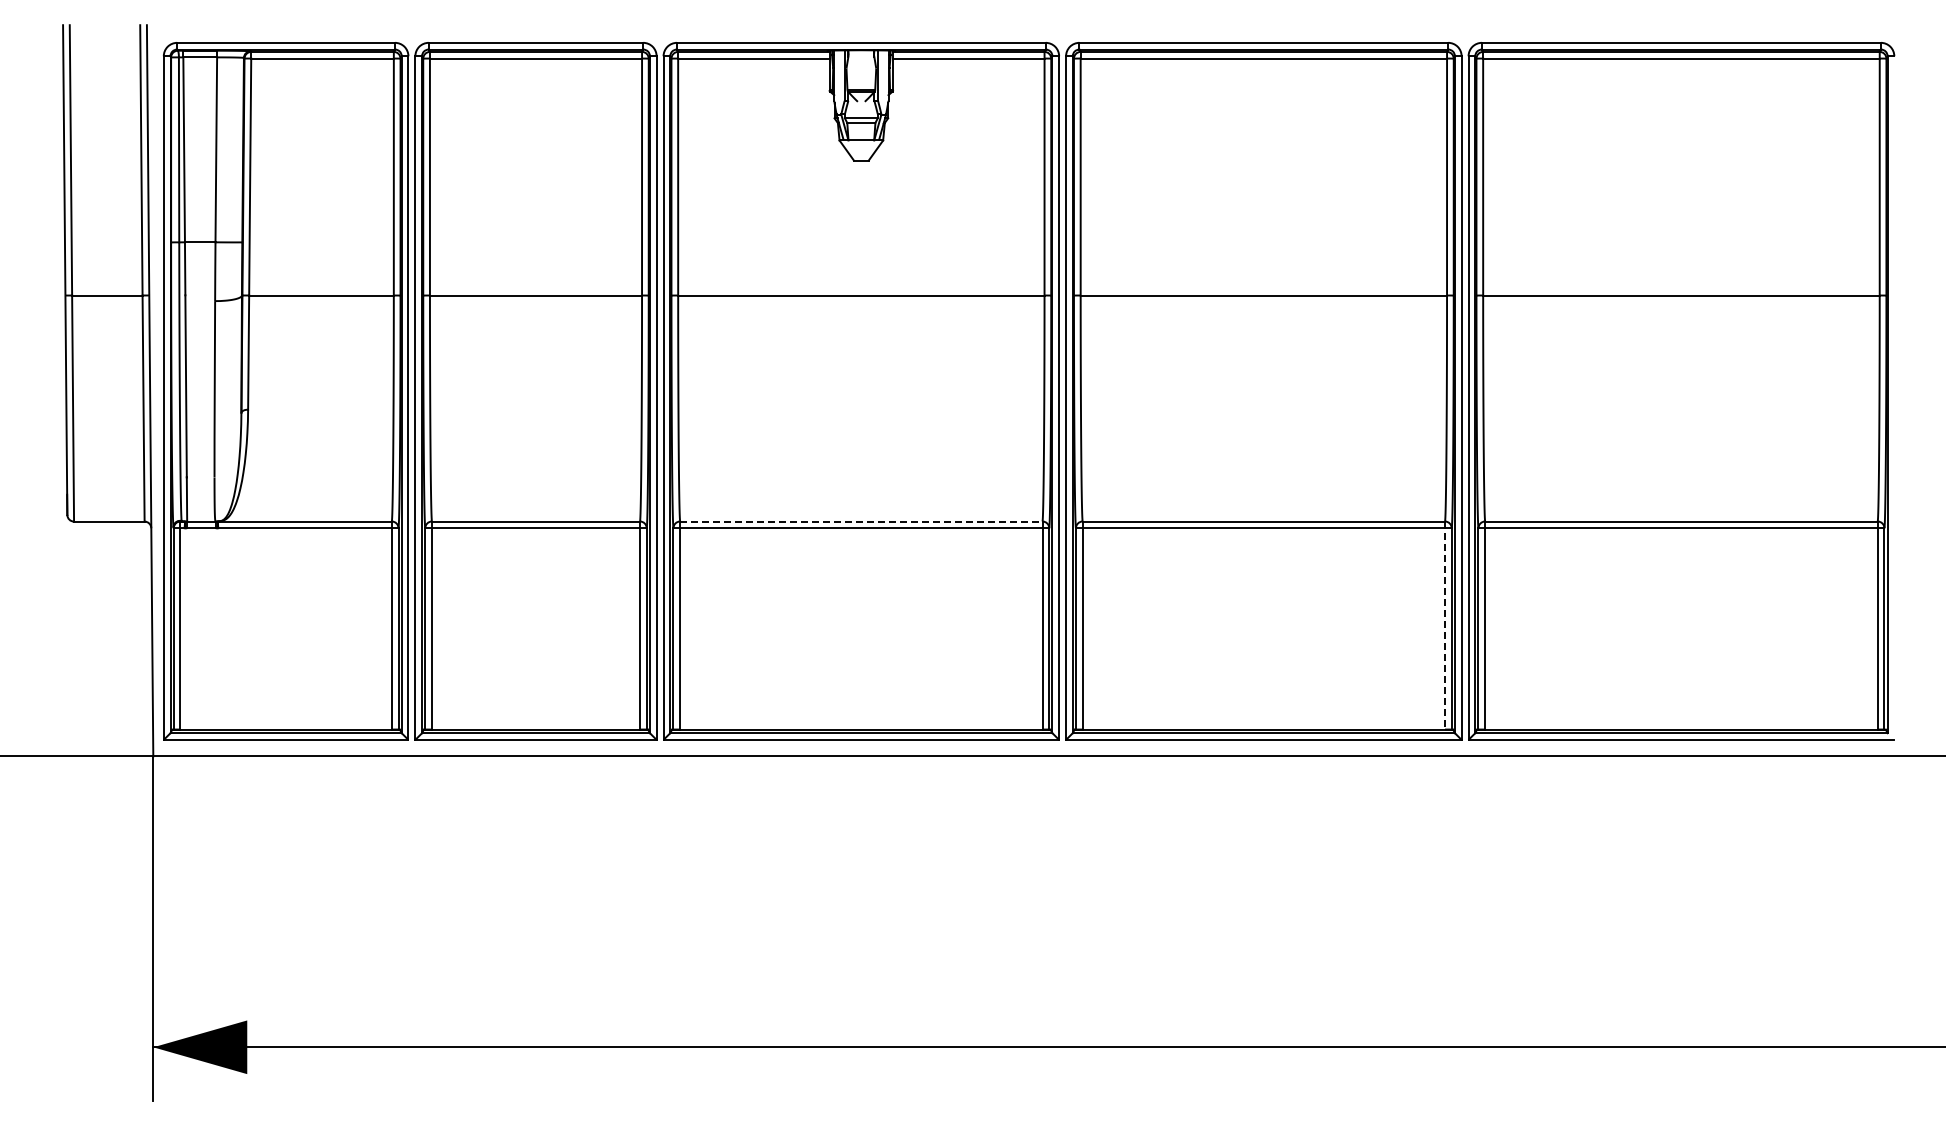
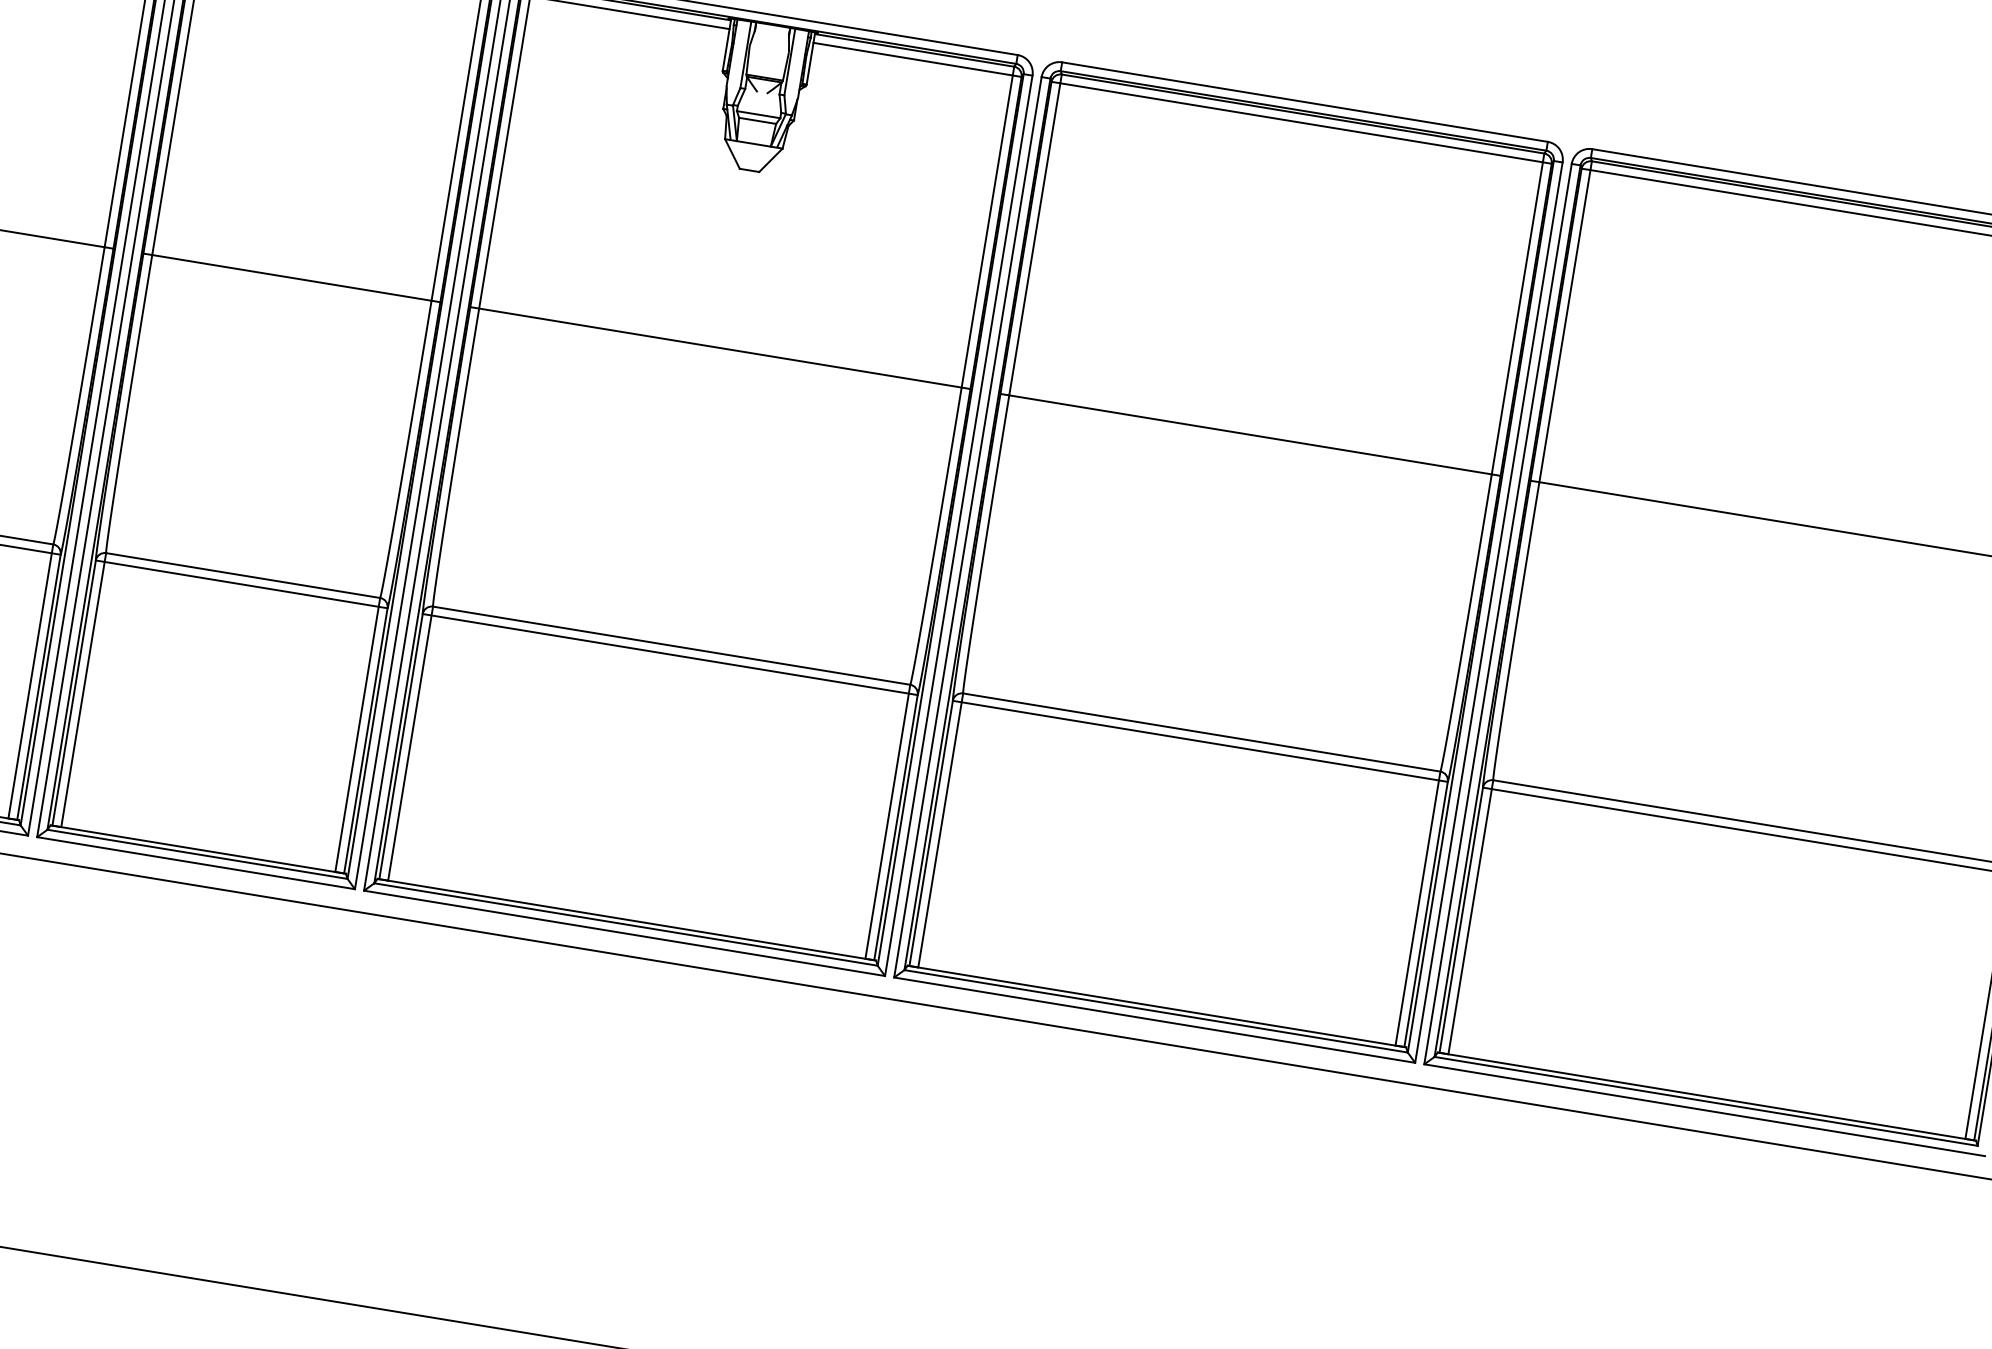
line: (861, 521) -> (671, 645), dashed -> solid
line: (1445, 626) -> (1418, 909), dashed -> solid

